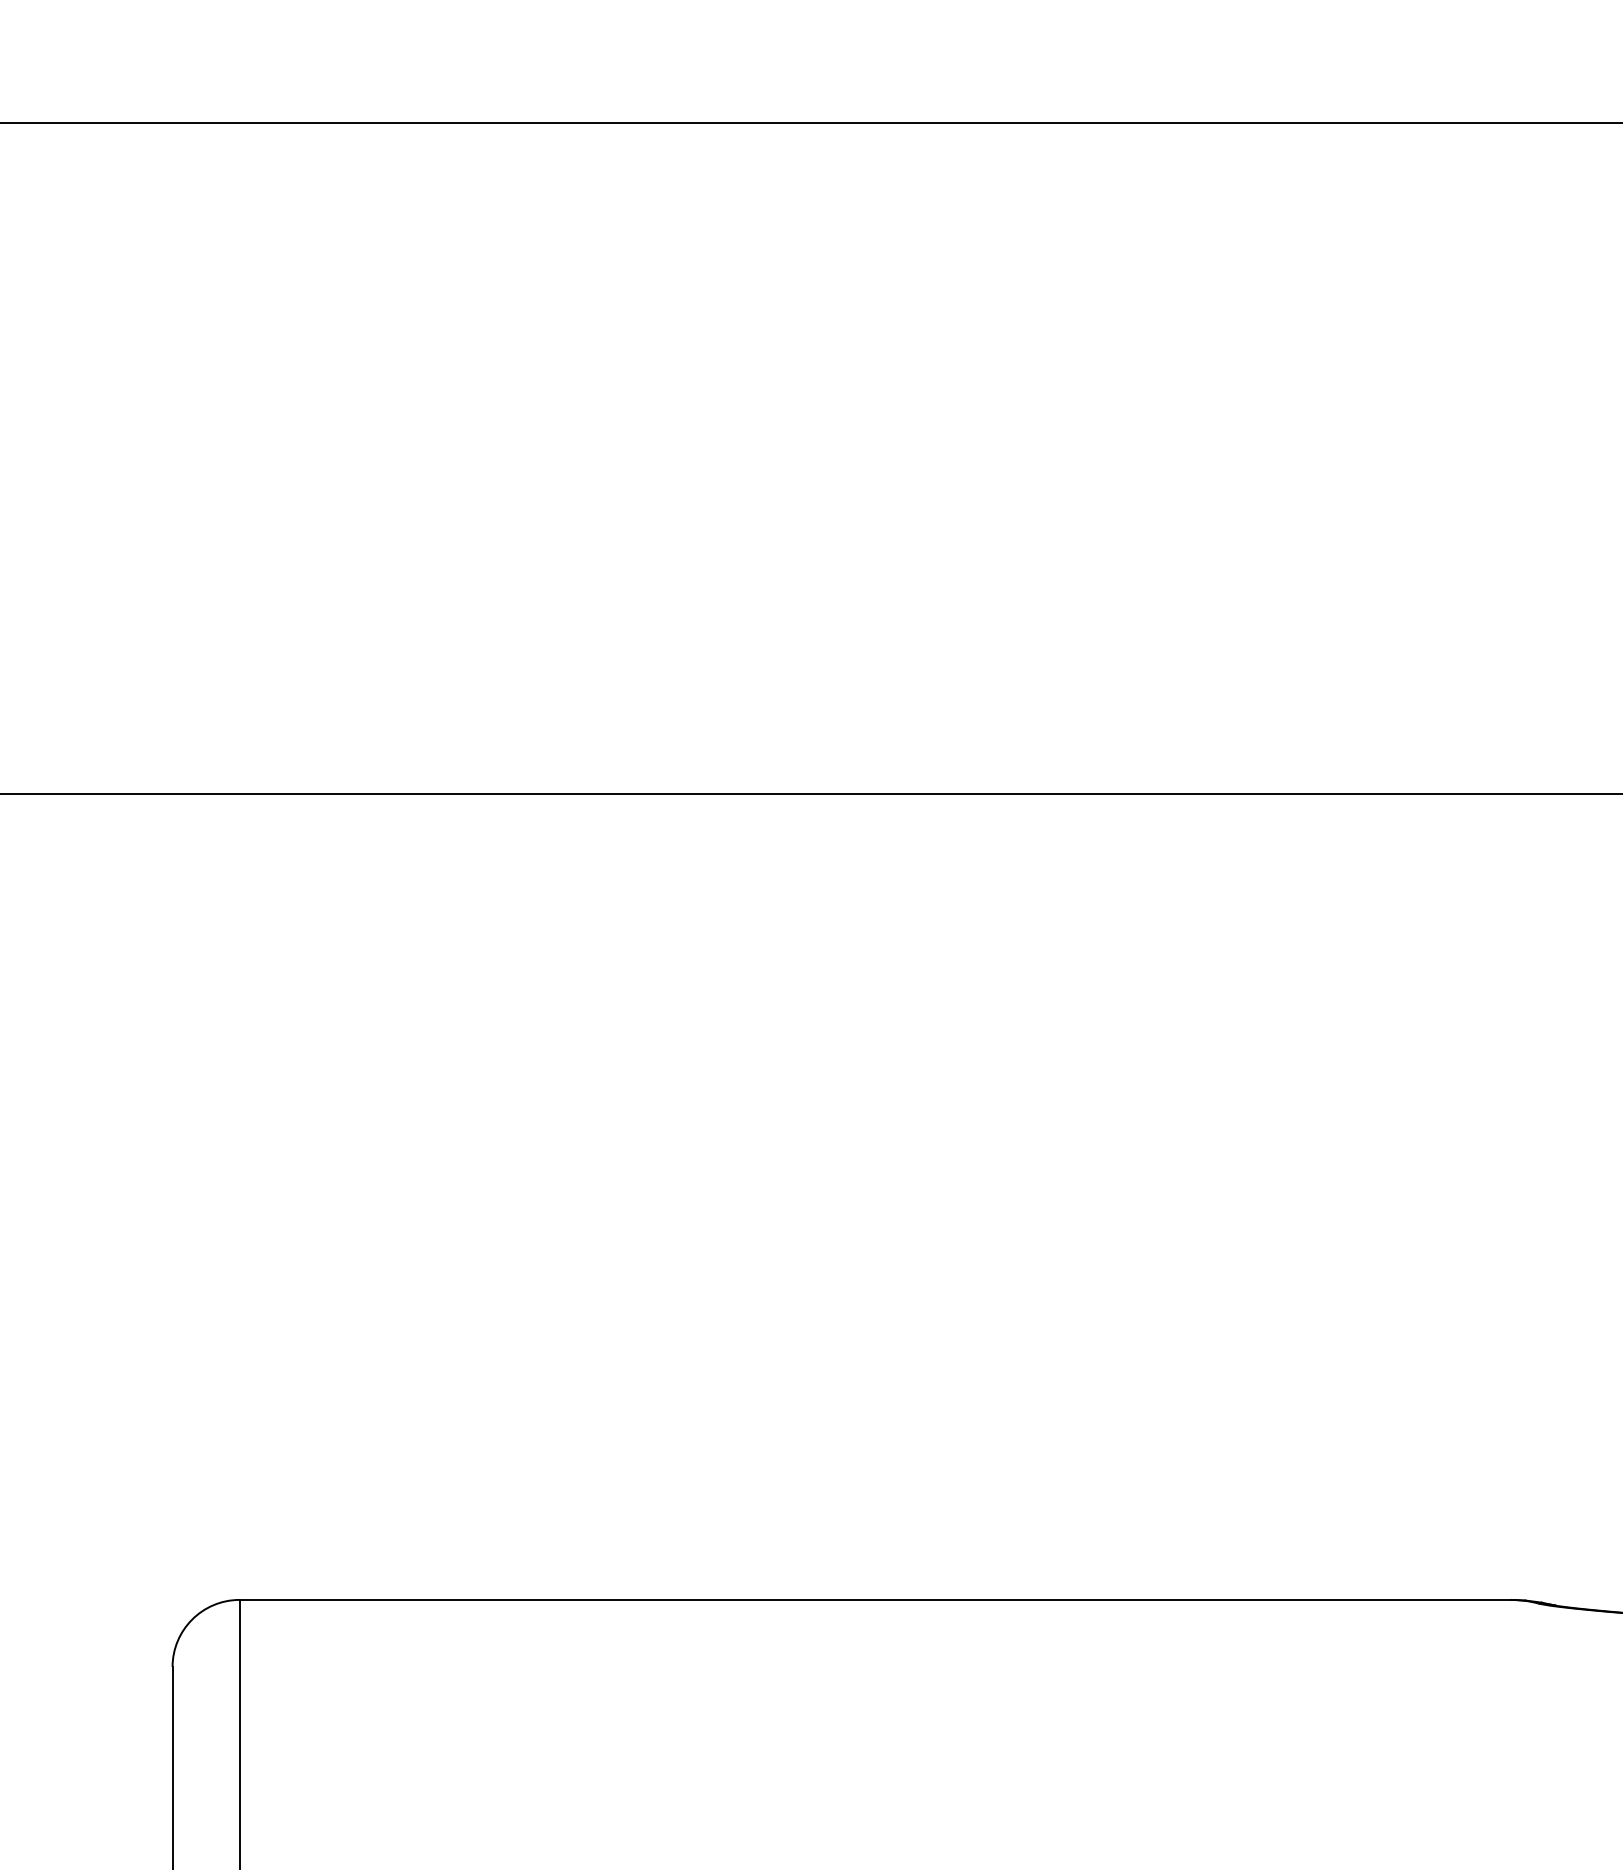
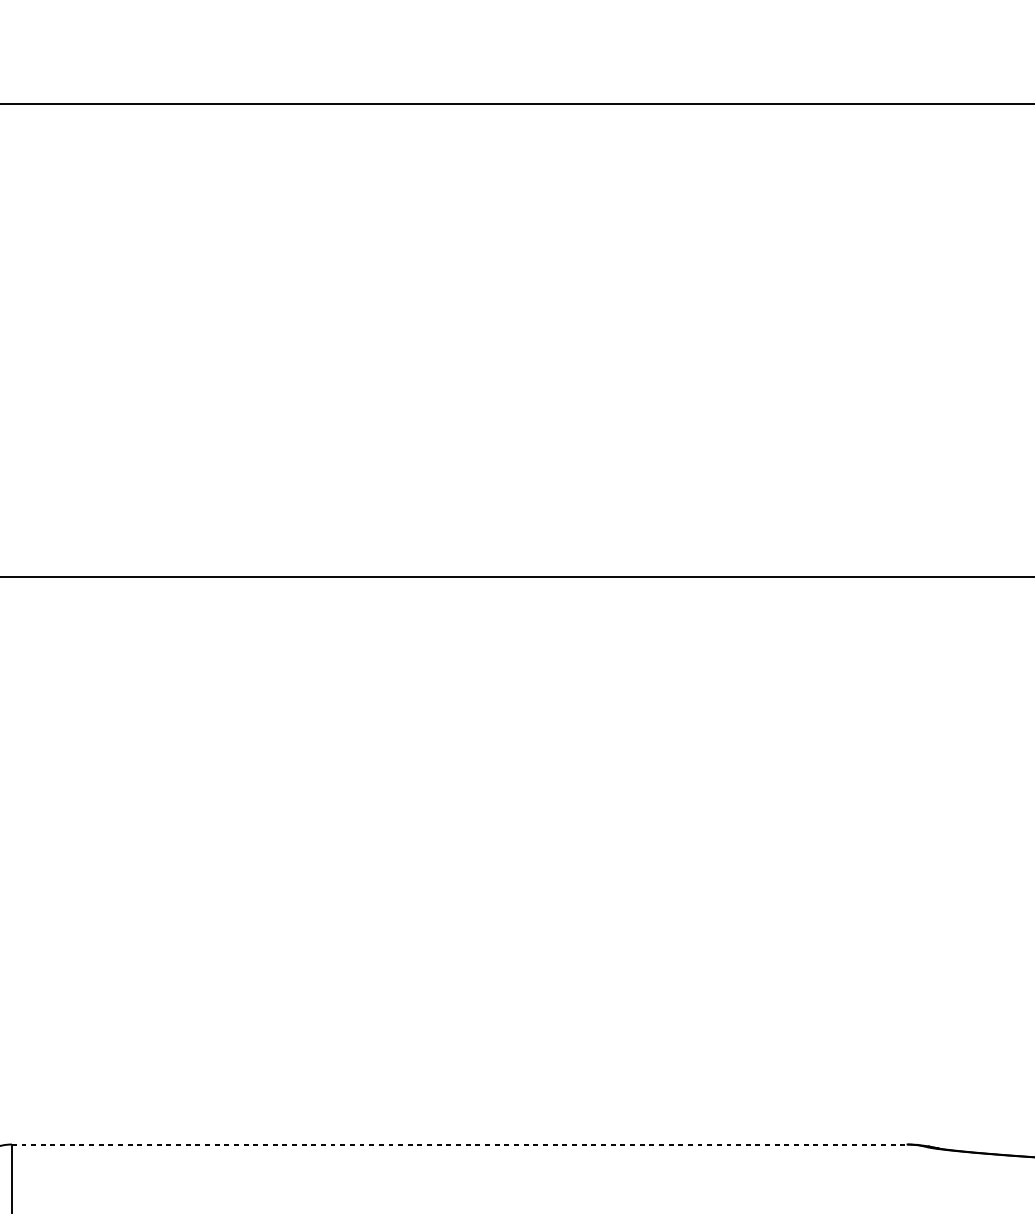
line: (875, 1599) -> (459, 1144), solid -> dashed

